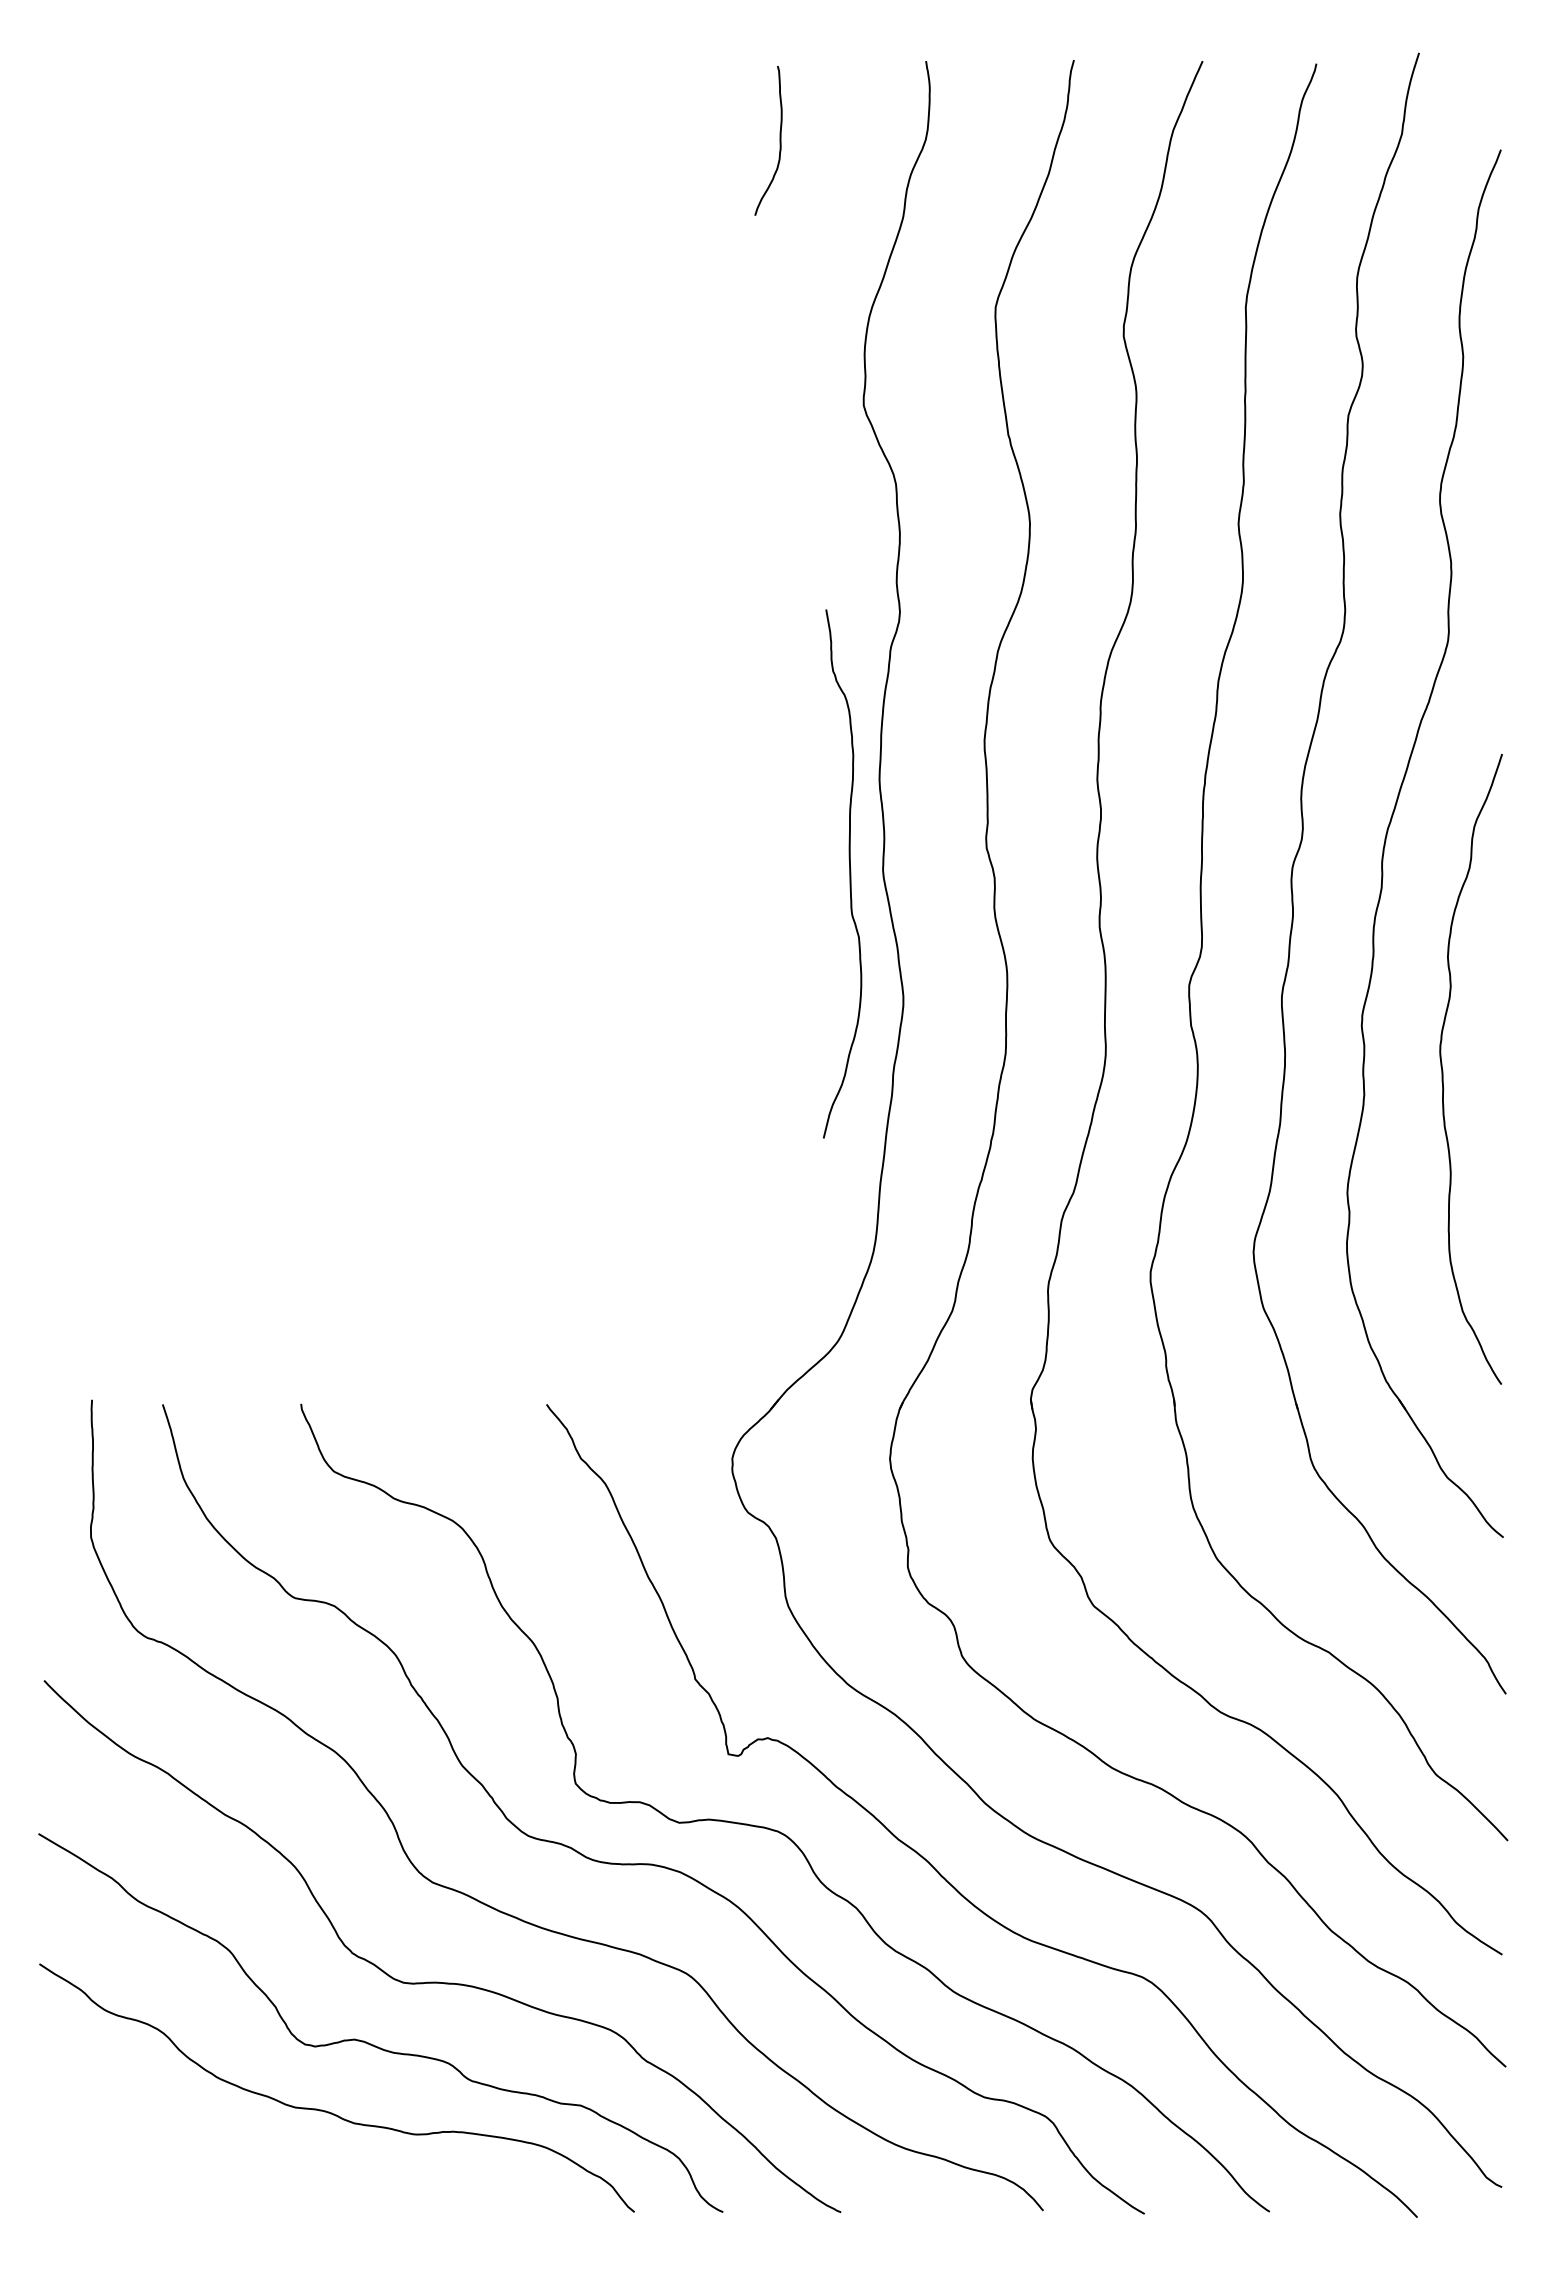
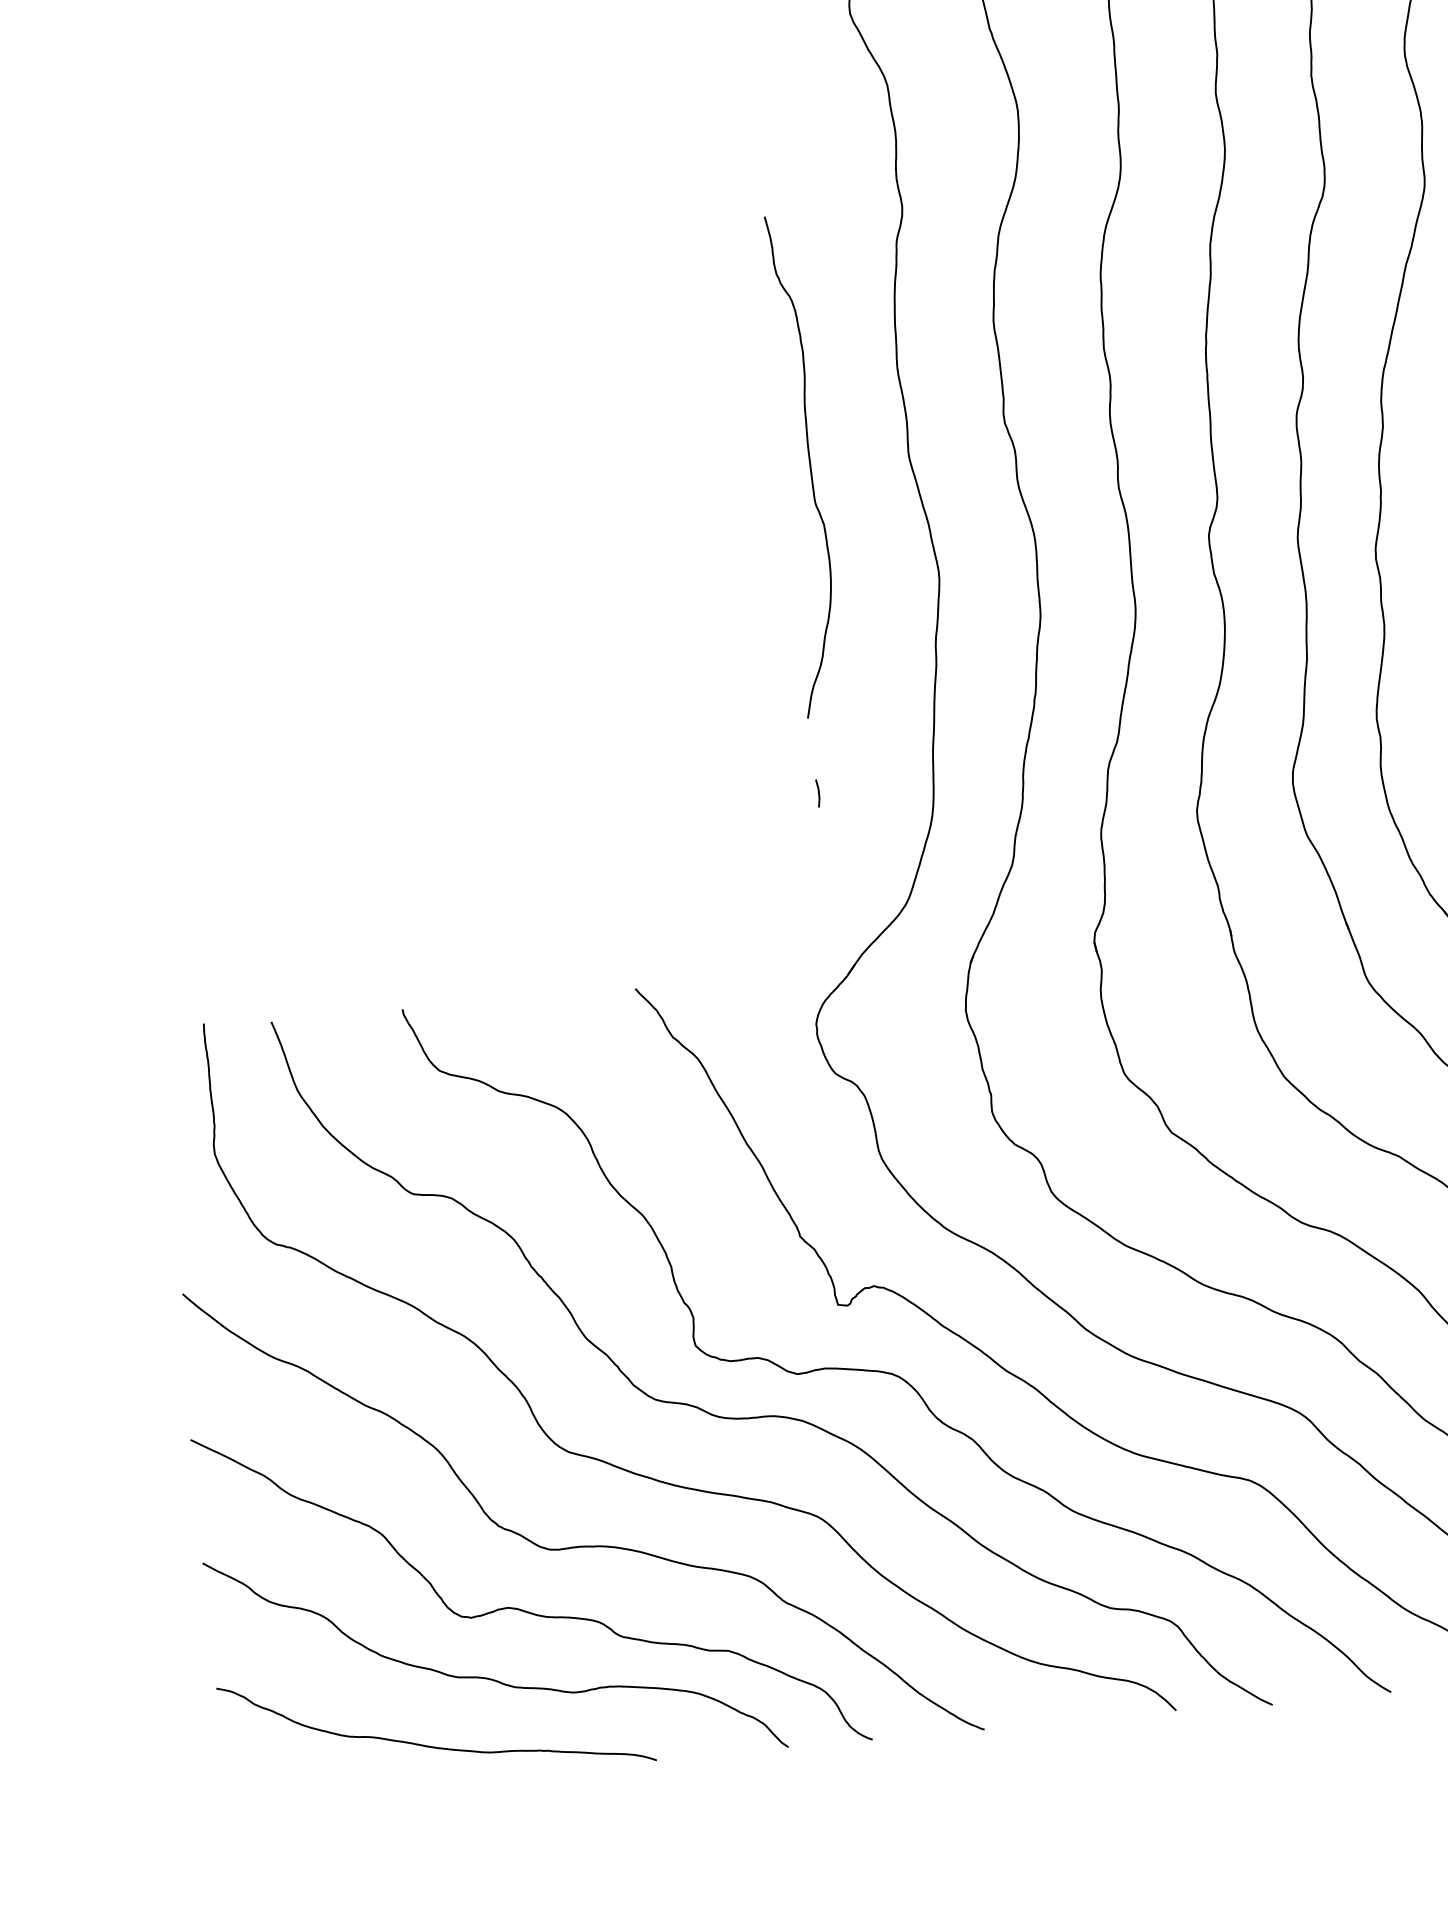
curve: (849, 873) -> (809, 465), moved
line: (756, 1217) -> (818, 793), added
curve: (264, 2177) -> (434, 1746), added

